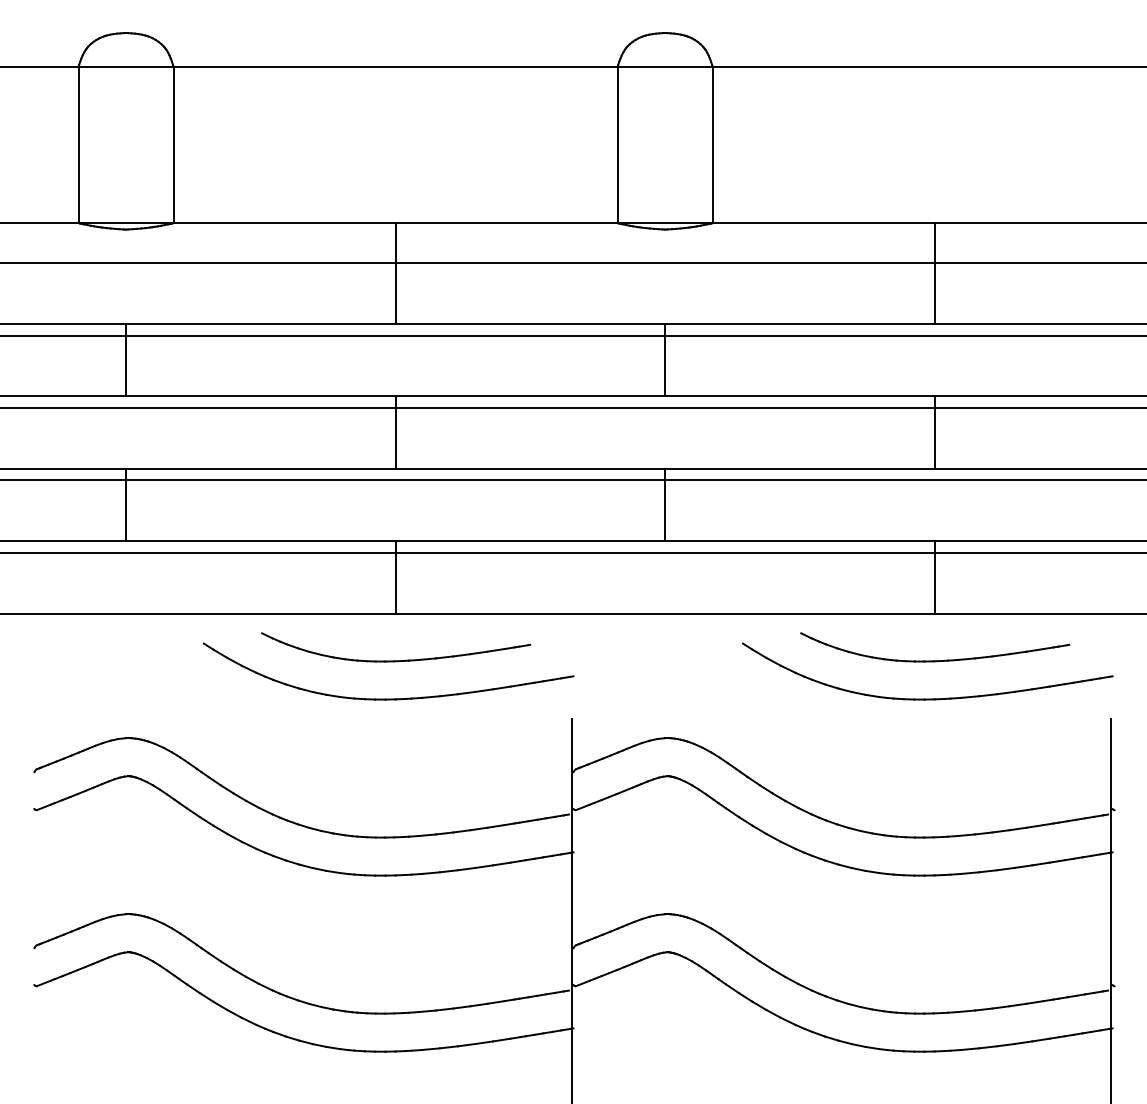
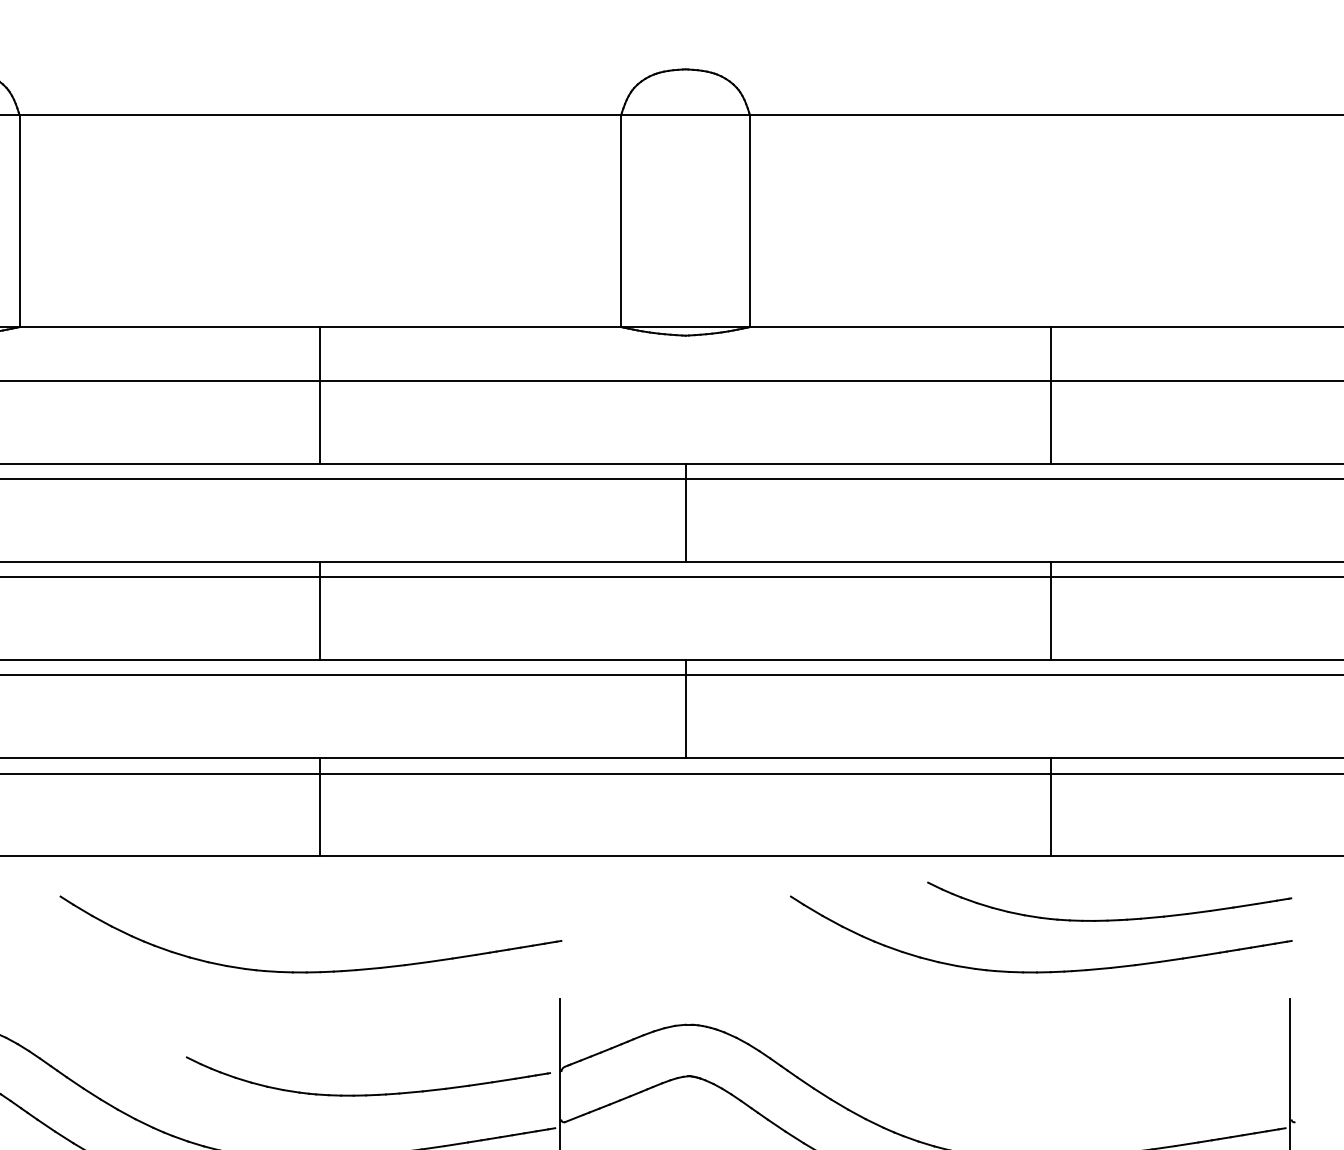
part: (395, 660) -> (367, 1094), moved
part: (935, 660) -> (1110, 919), moved

